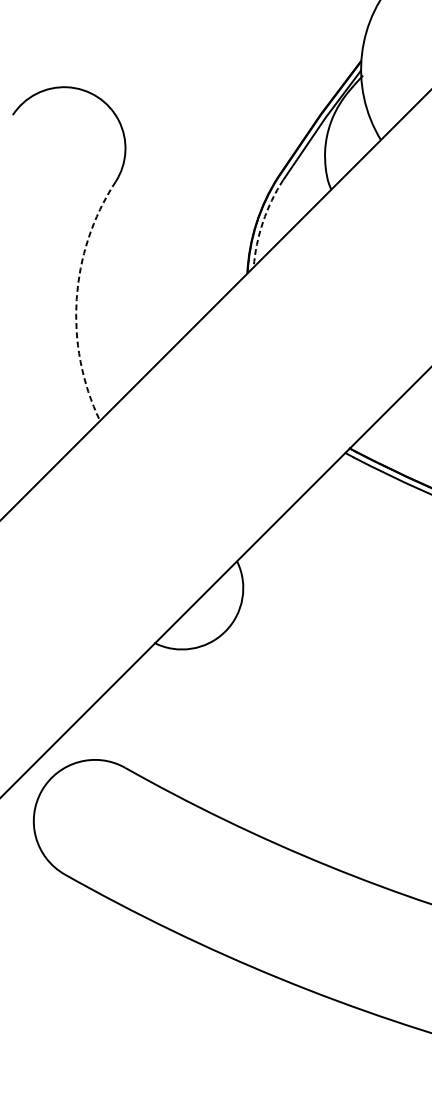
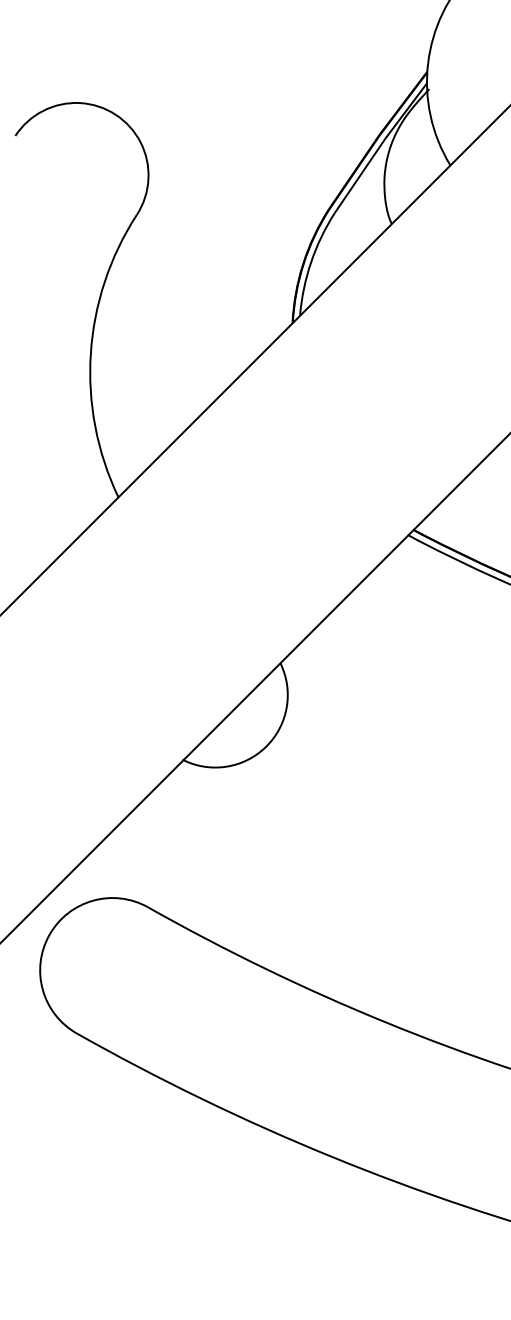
arc: (263, 222) -> (311, 262), dashed -> solid
arc: (76, 299) -> (90, 353), dashed -> solid

